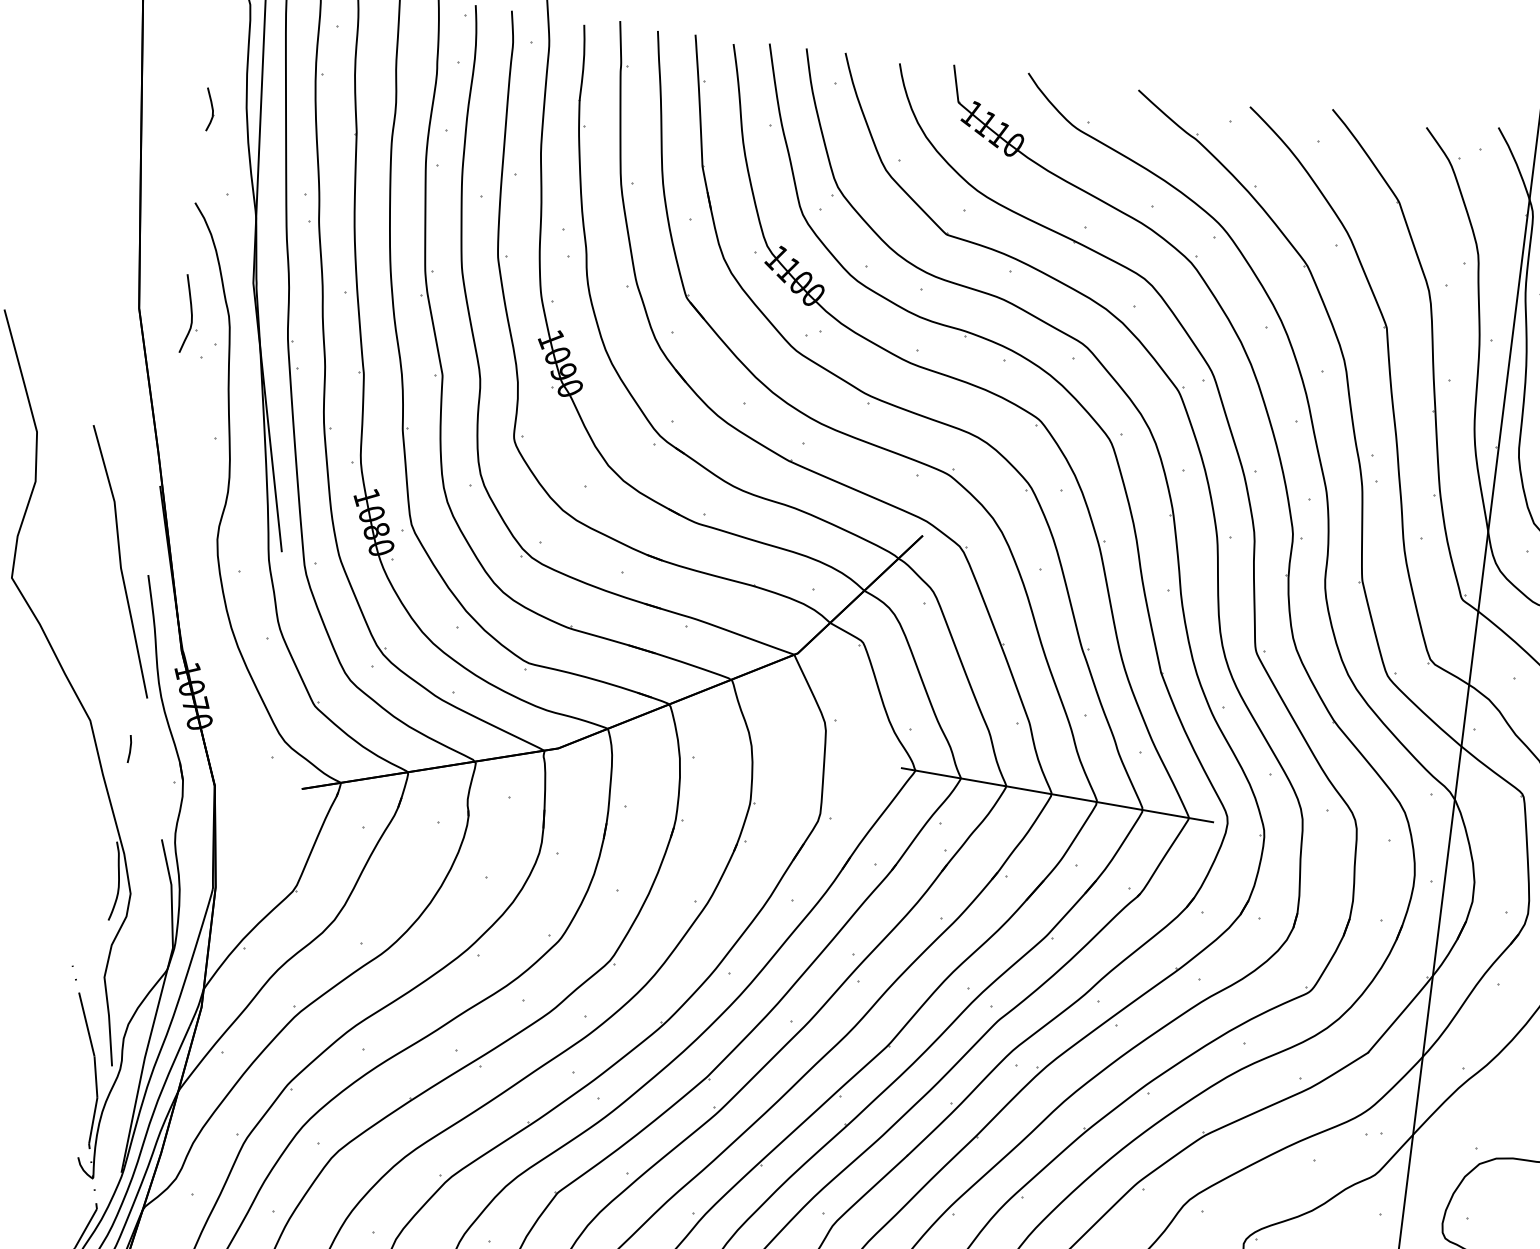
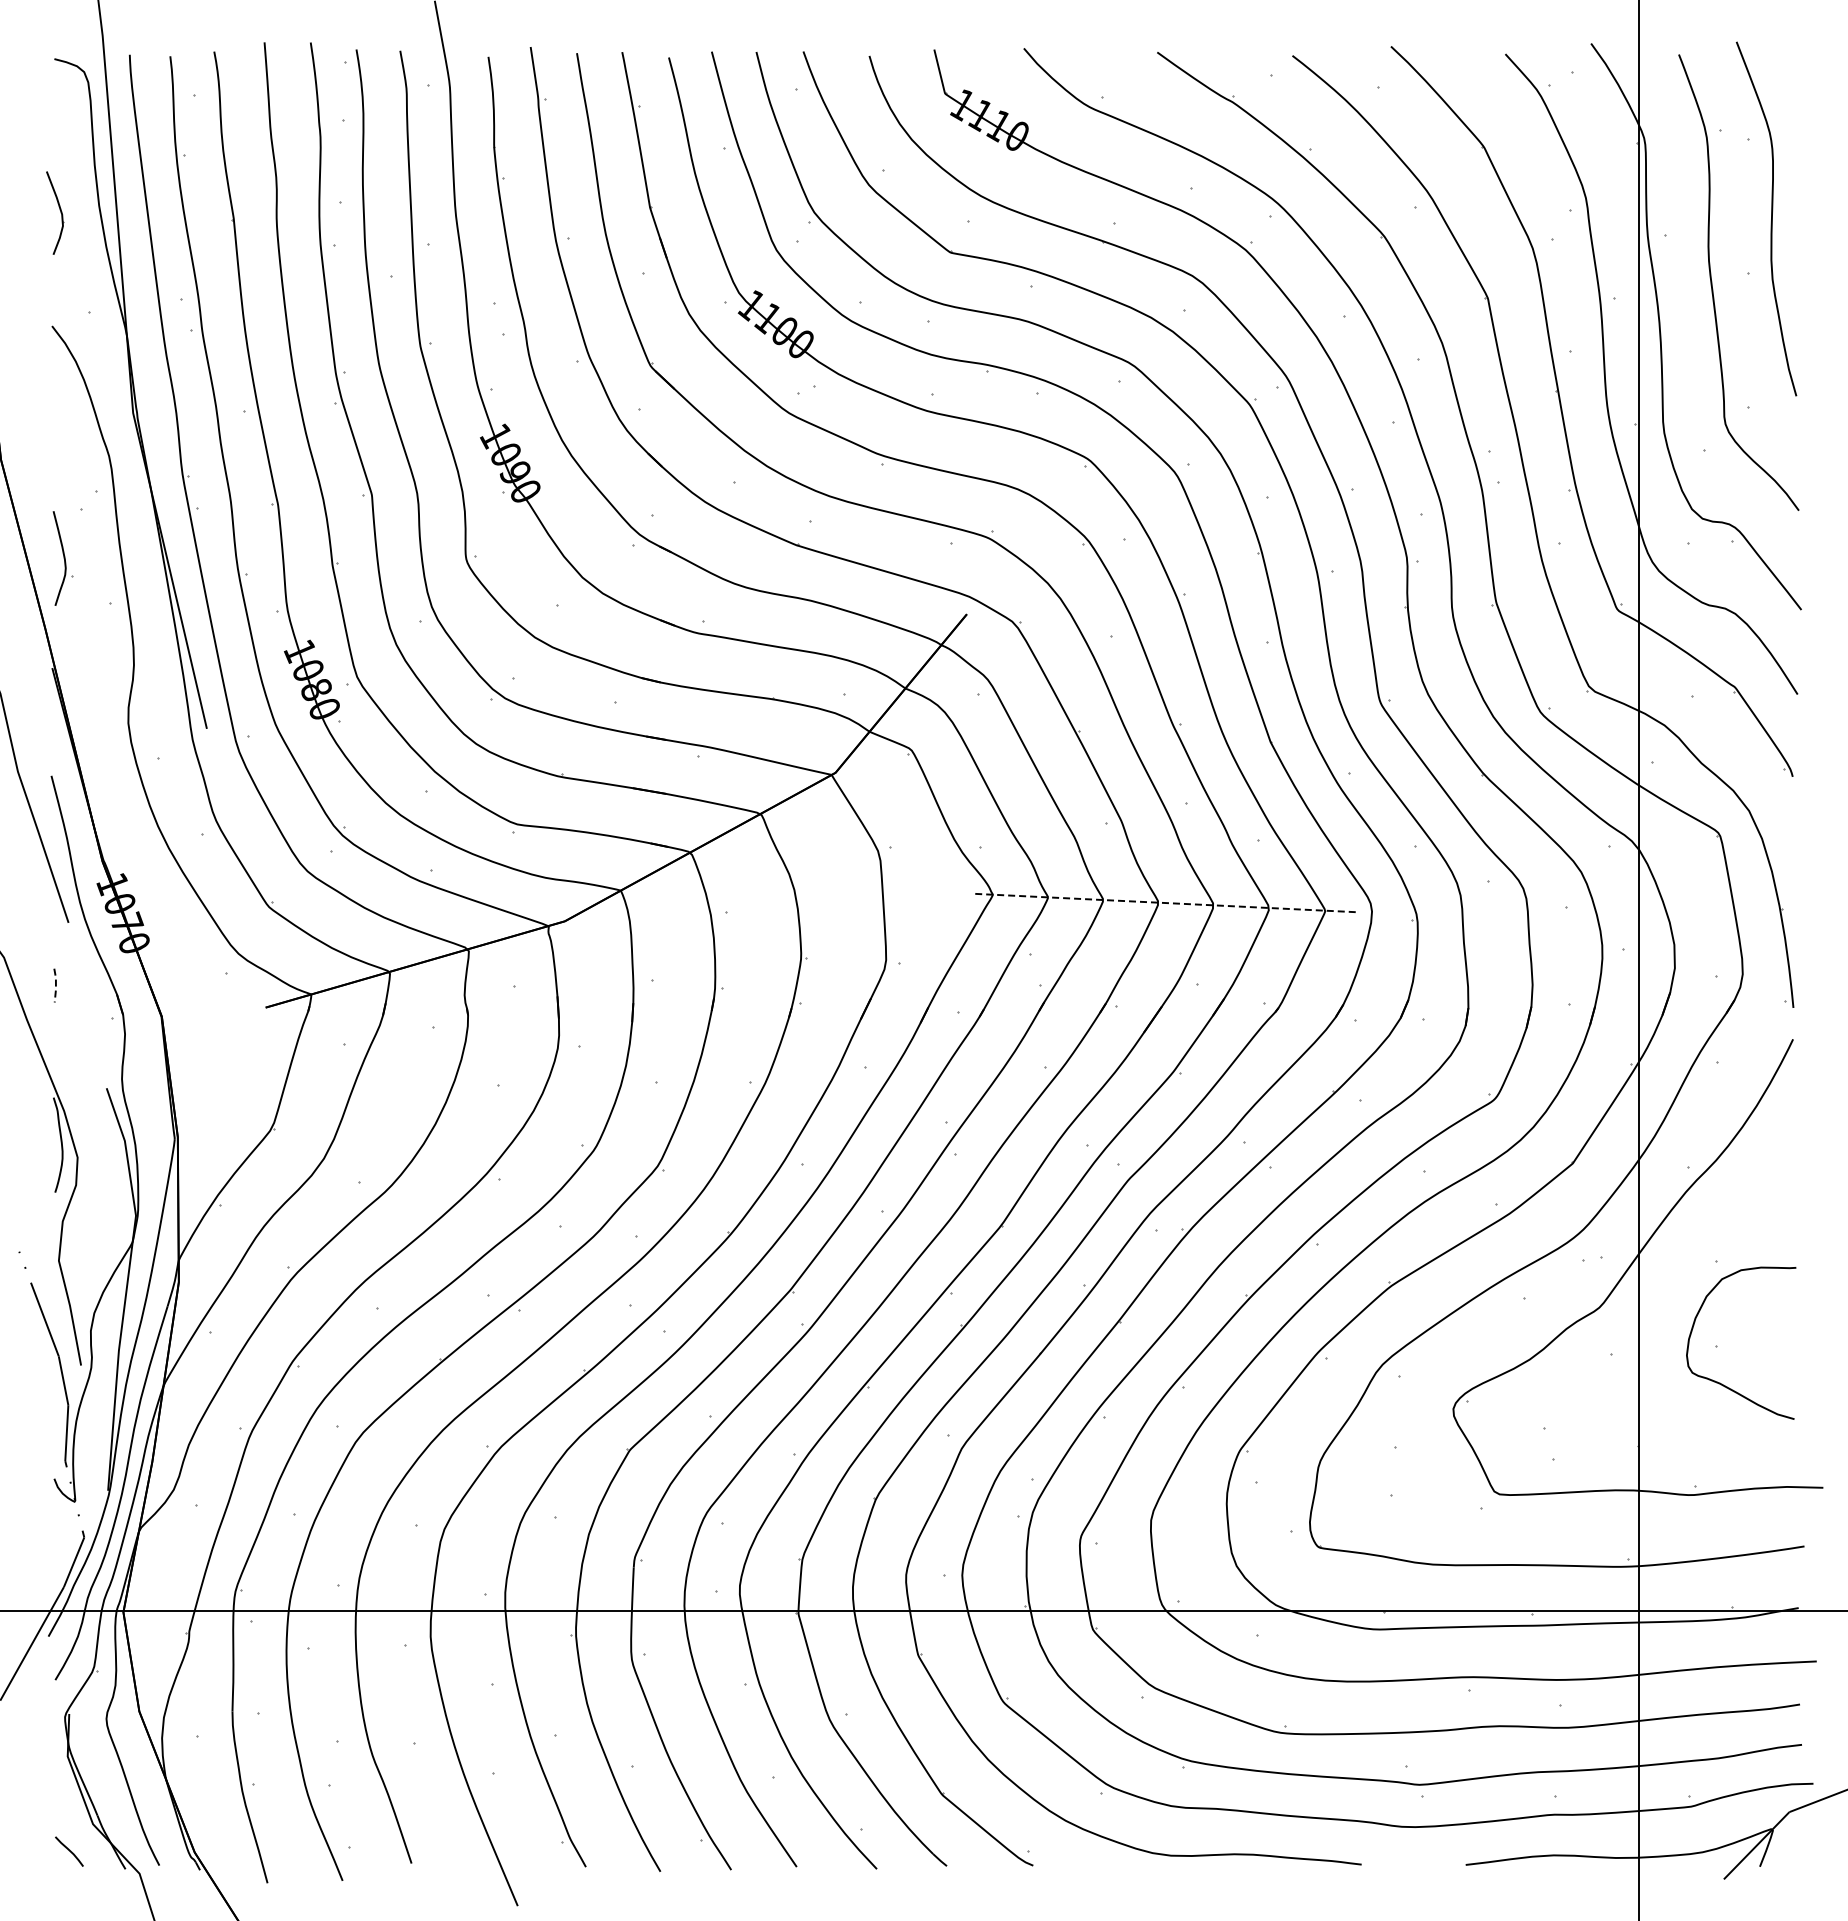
part: (209, 109) -> (55, 213), size x1.6
part: (190, 314) -> (62, 558), moved
line: (130, 749) -> (55, 985), solid -> dashed
line: (1056, 795) -> (1164, 903), solid -> dashed

